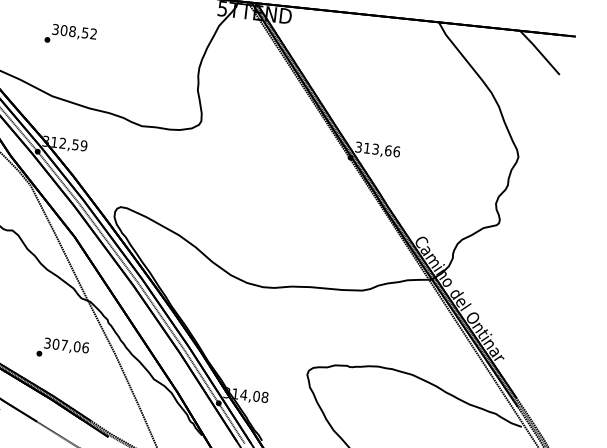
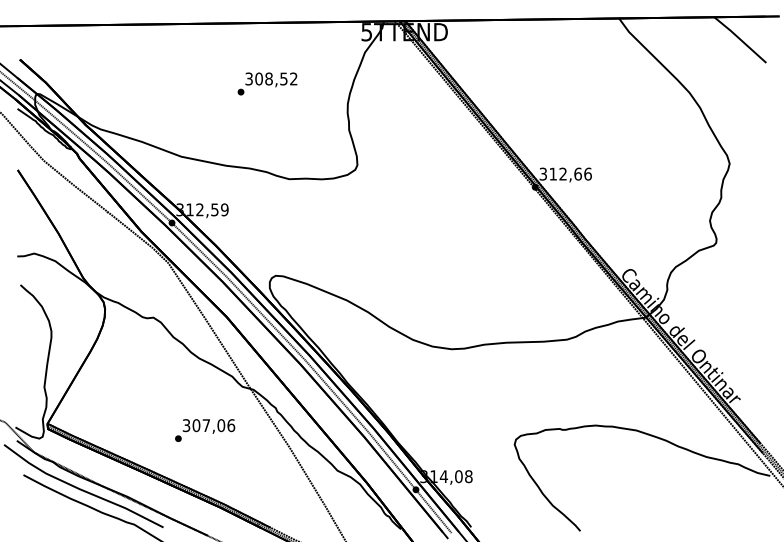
text: (70, 35) -> (267, 83), moved
text: (375, 149) -> (562, 174), 313,66 -> 312,66
text: (63, 349) -> (205, 430), moved

